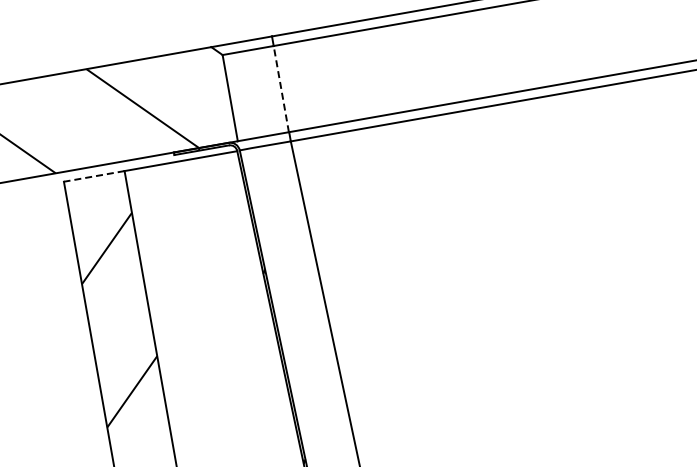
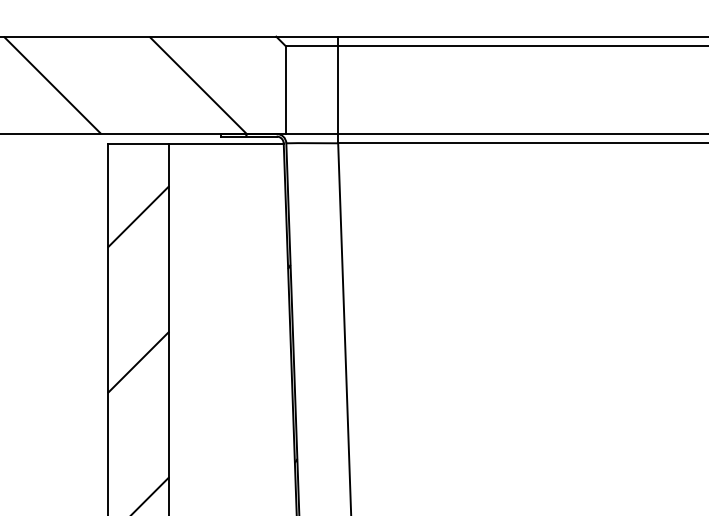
line: (280, 89) -> (337, 90), dashed -> solid
line: (94, 176) -> (138, 143), dashed -> solid

